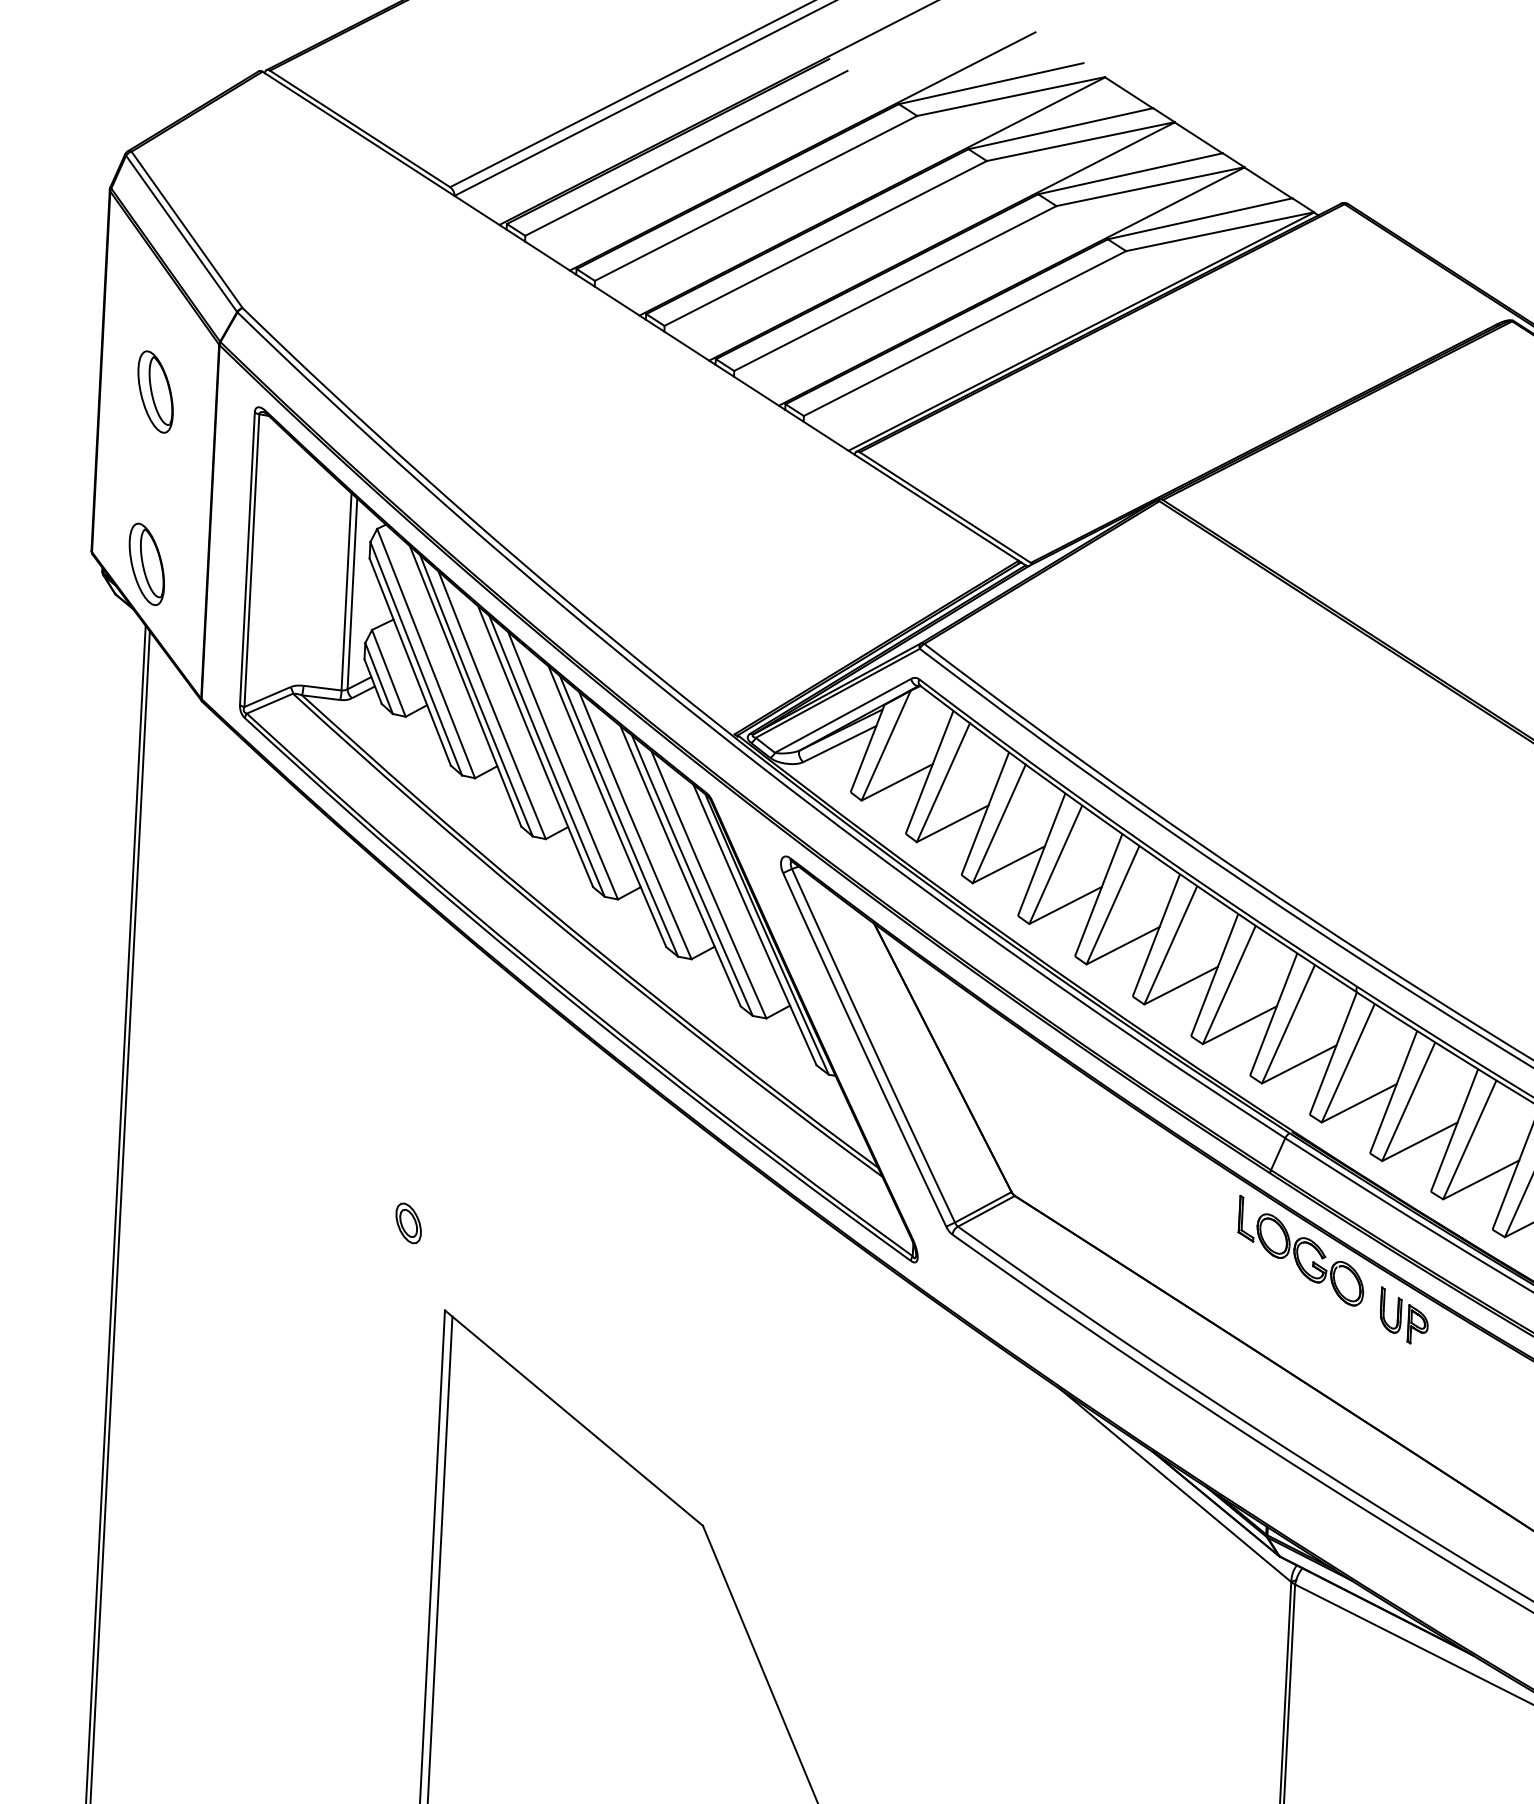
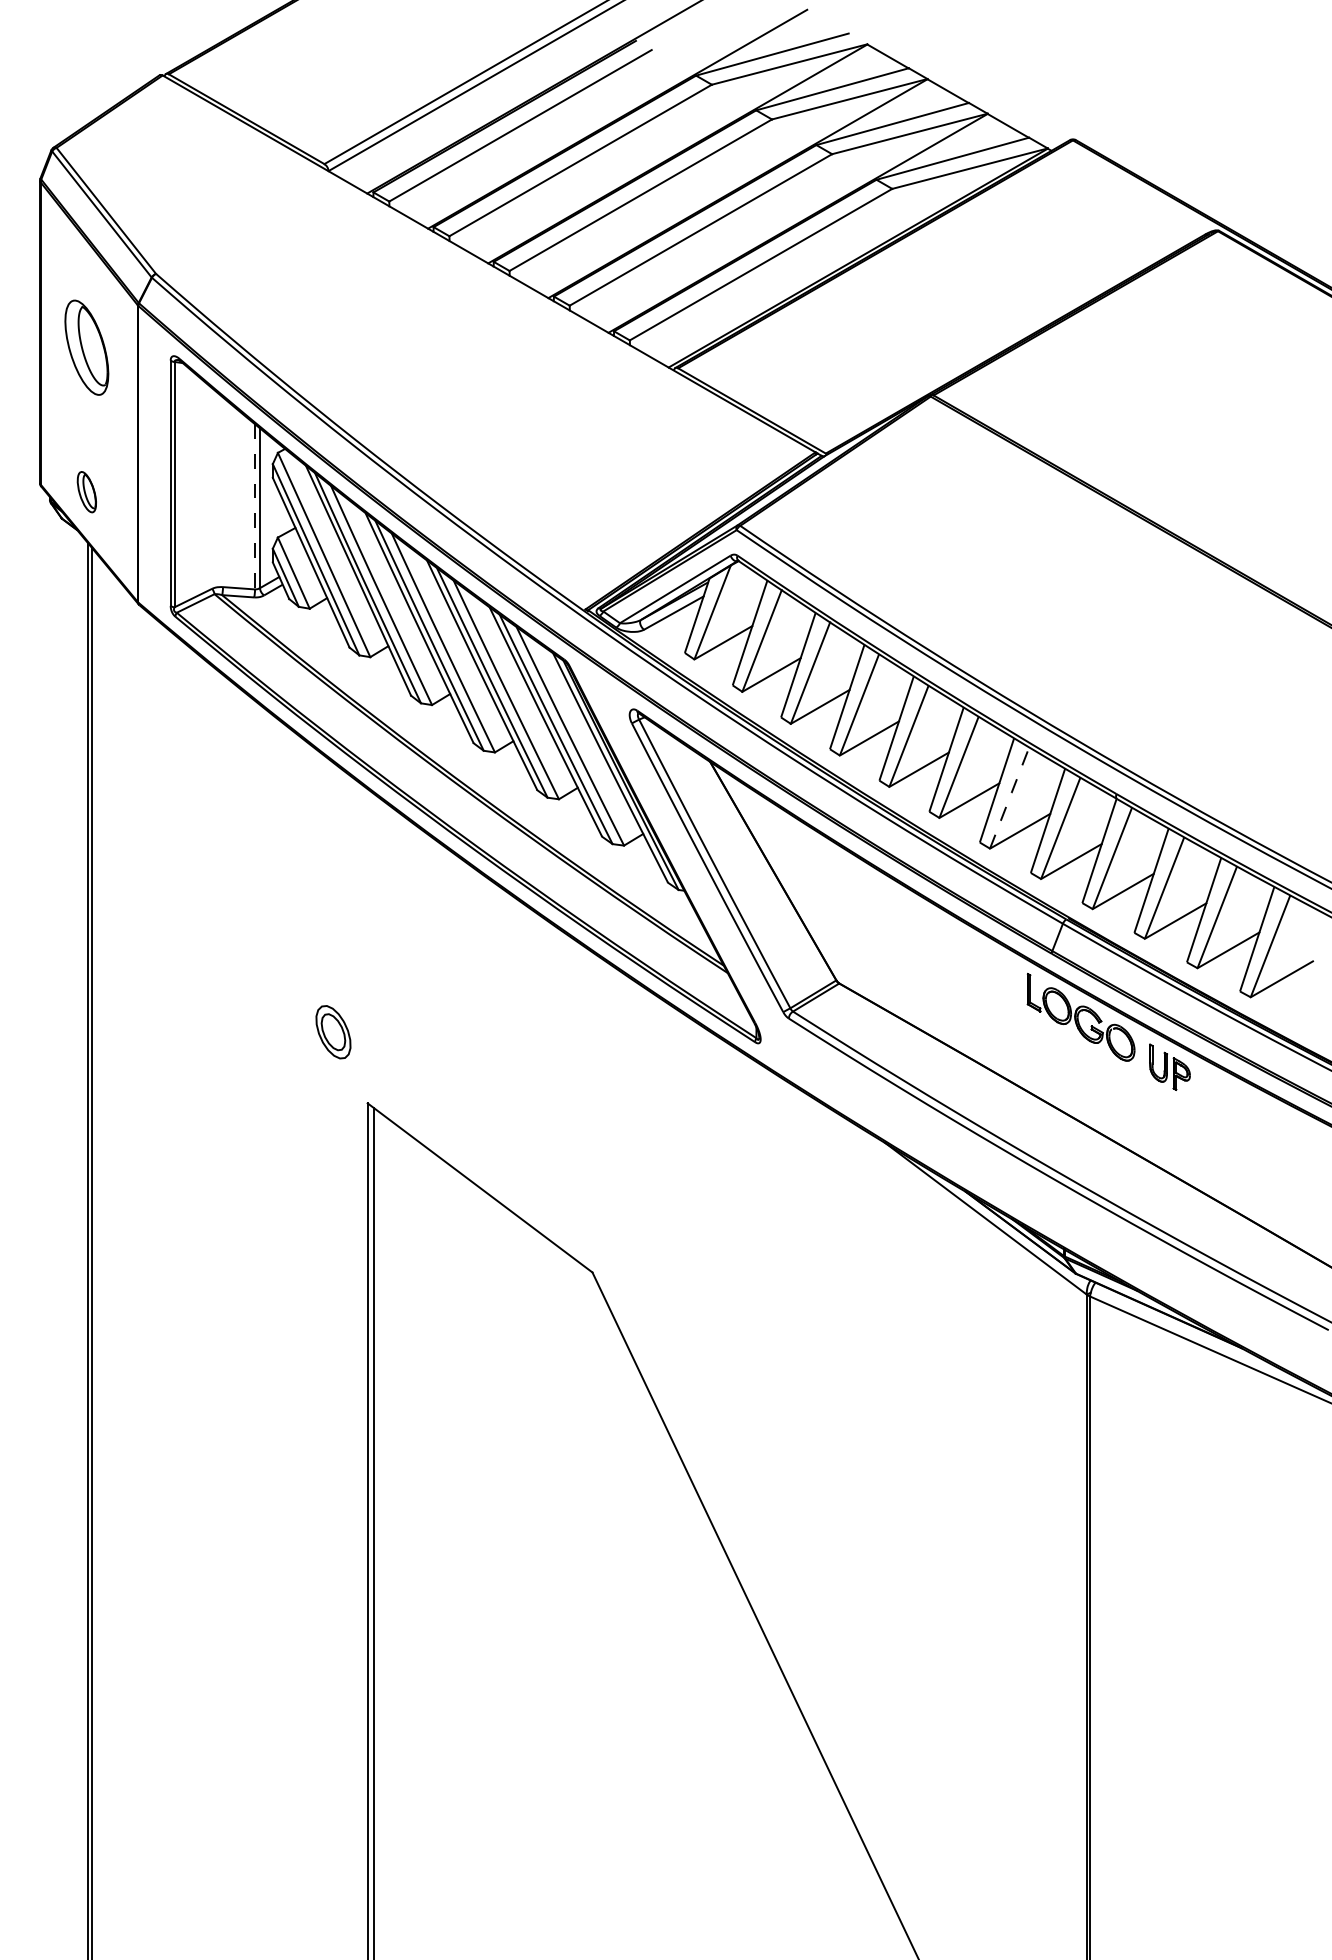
part: (155, 391) -> (86, 347), size x1.4
part: (146, 563) -> (86, 491), size x0.6
line: (345, 591) -> (254, 506), solid -> dashed
line: (1229, 984) -> (1009, 797), solid -> dashed
part: (408, 1222) -> (333, 1031), size x1.6

